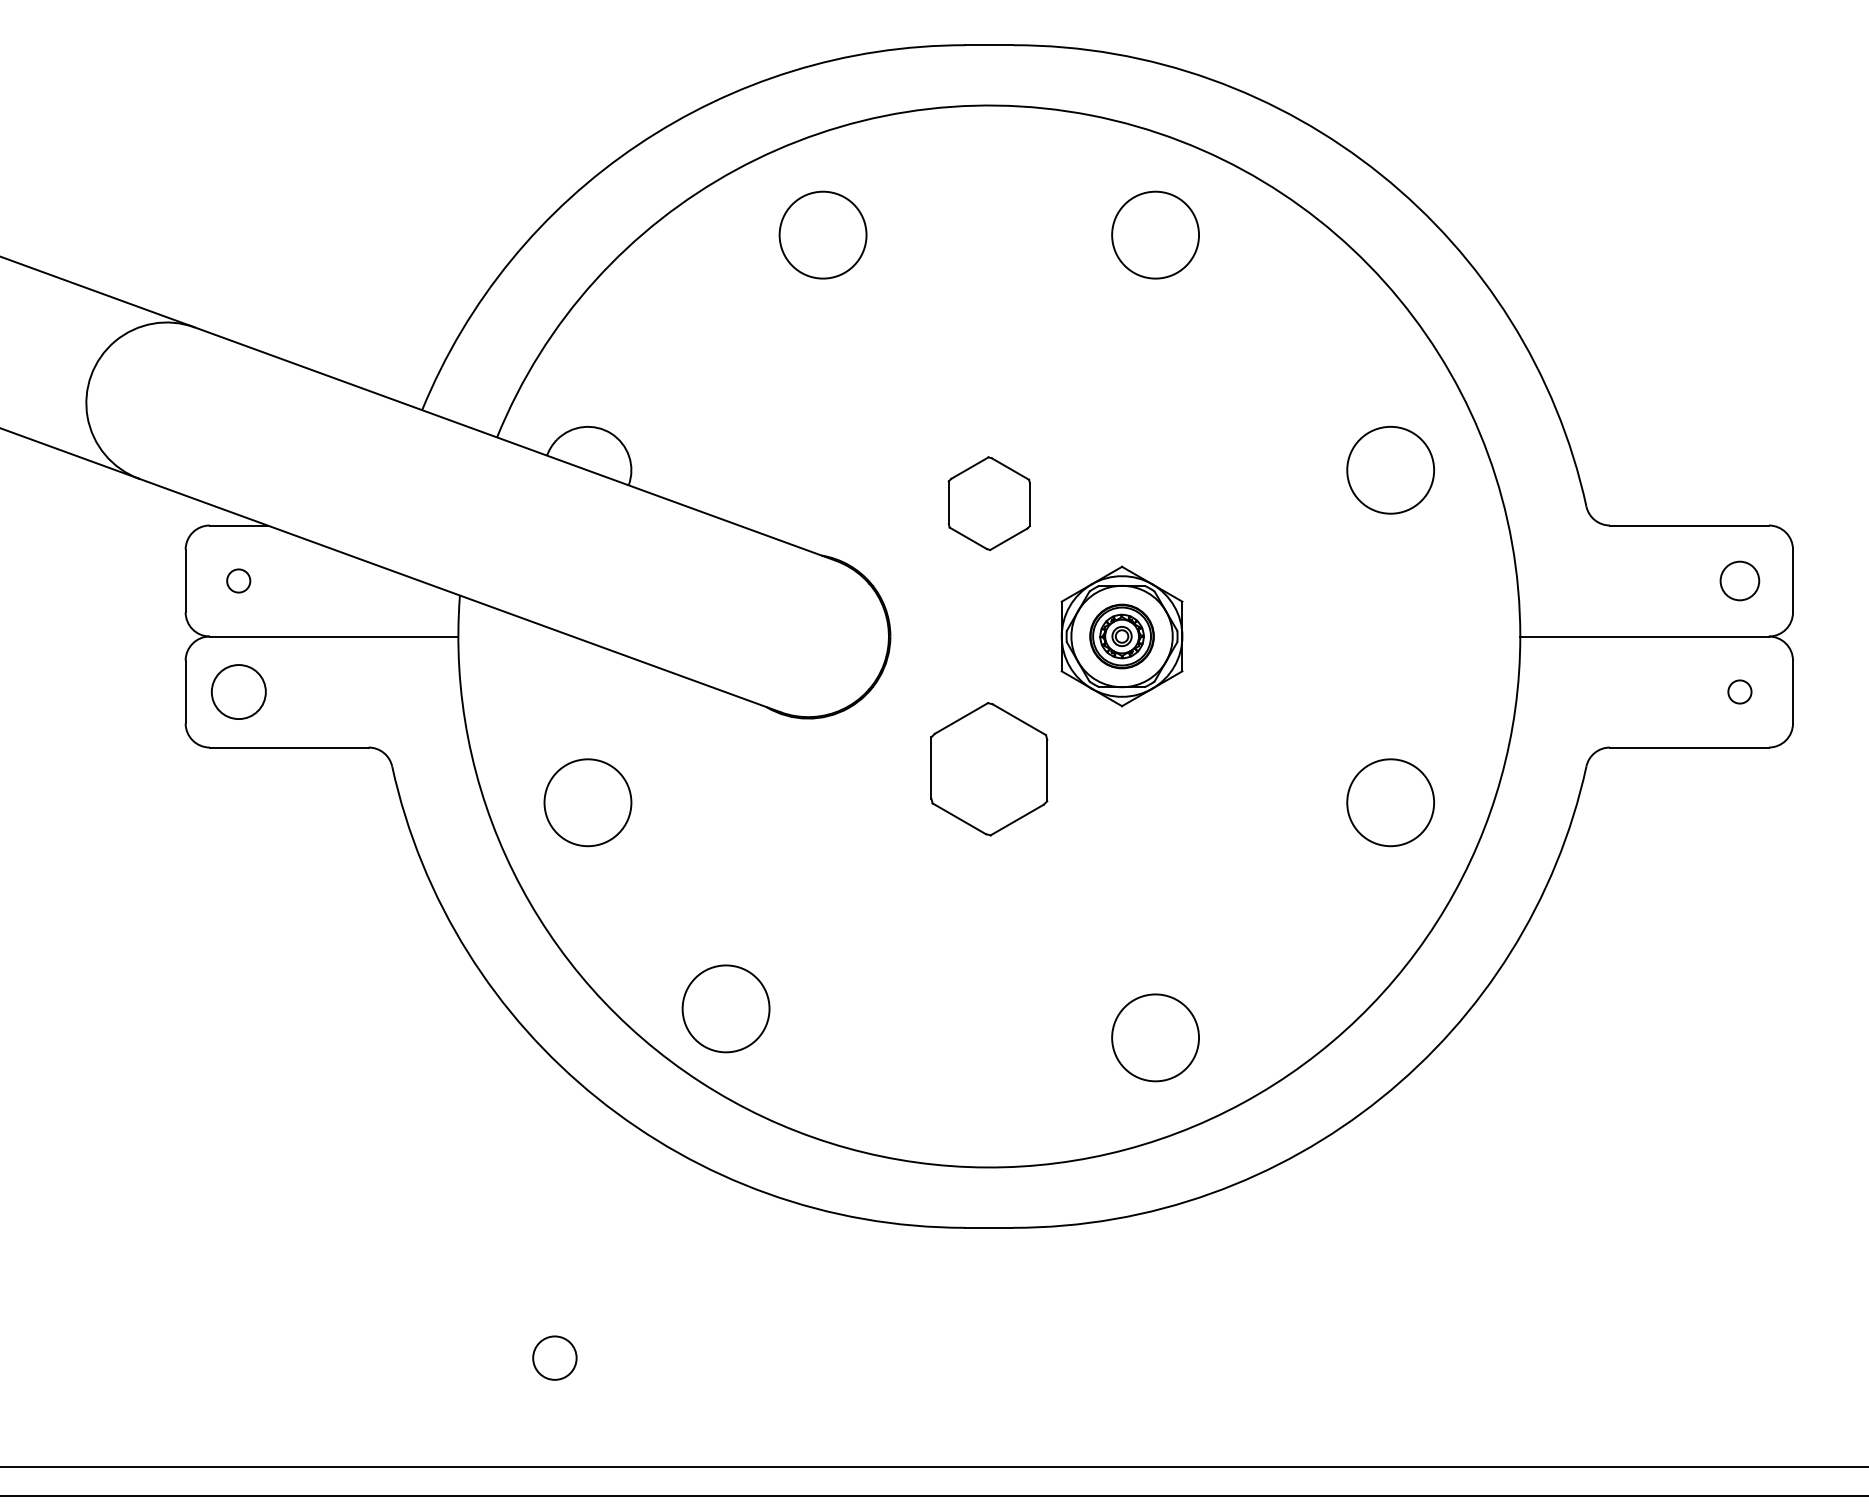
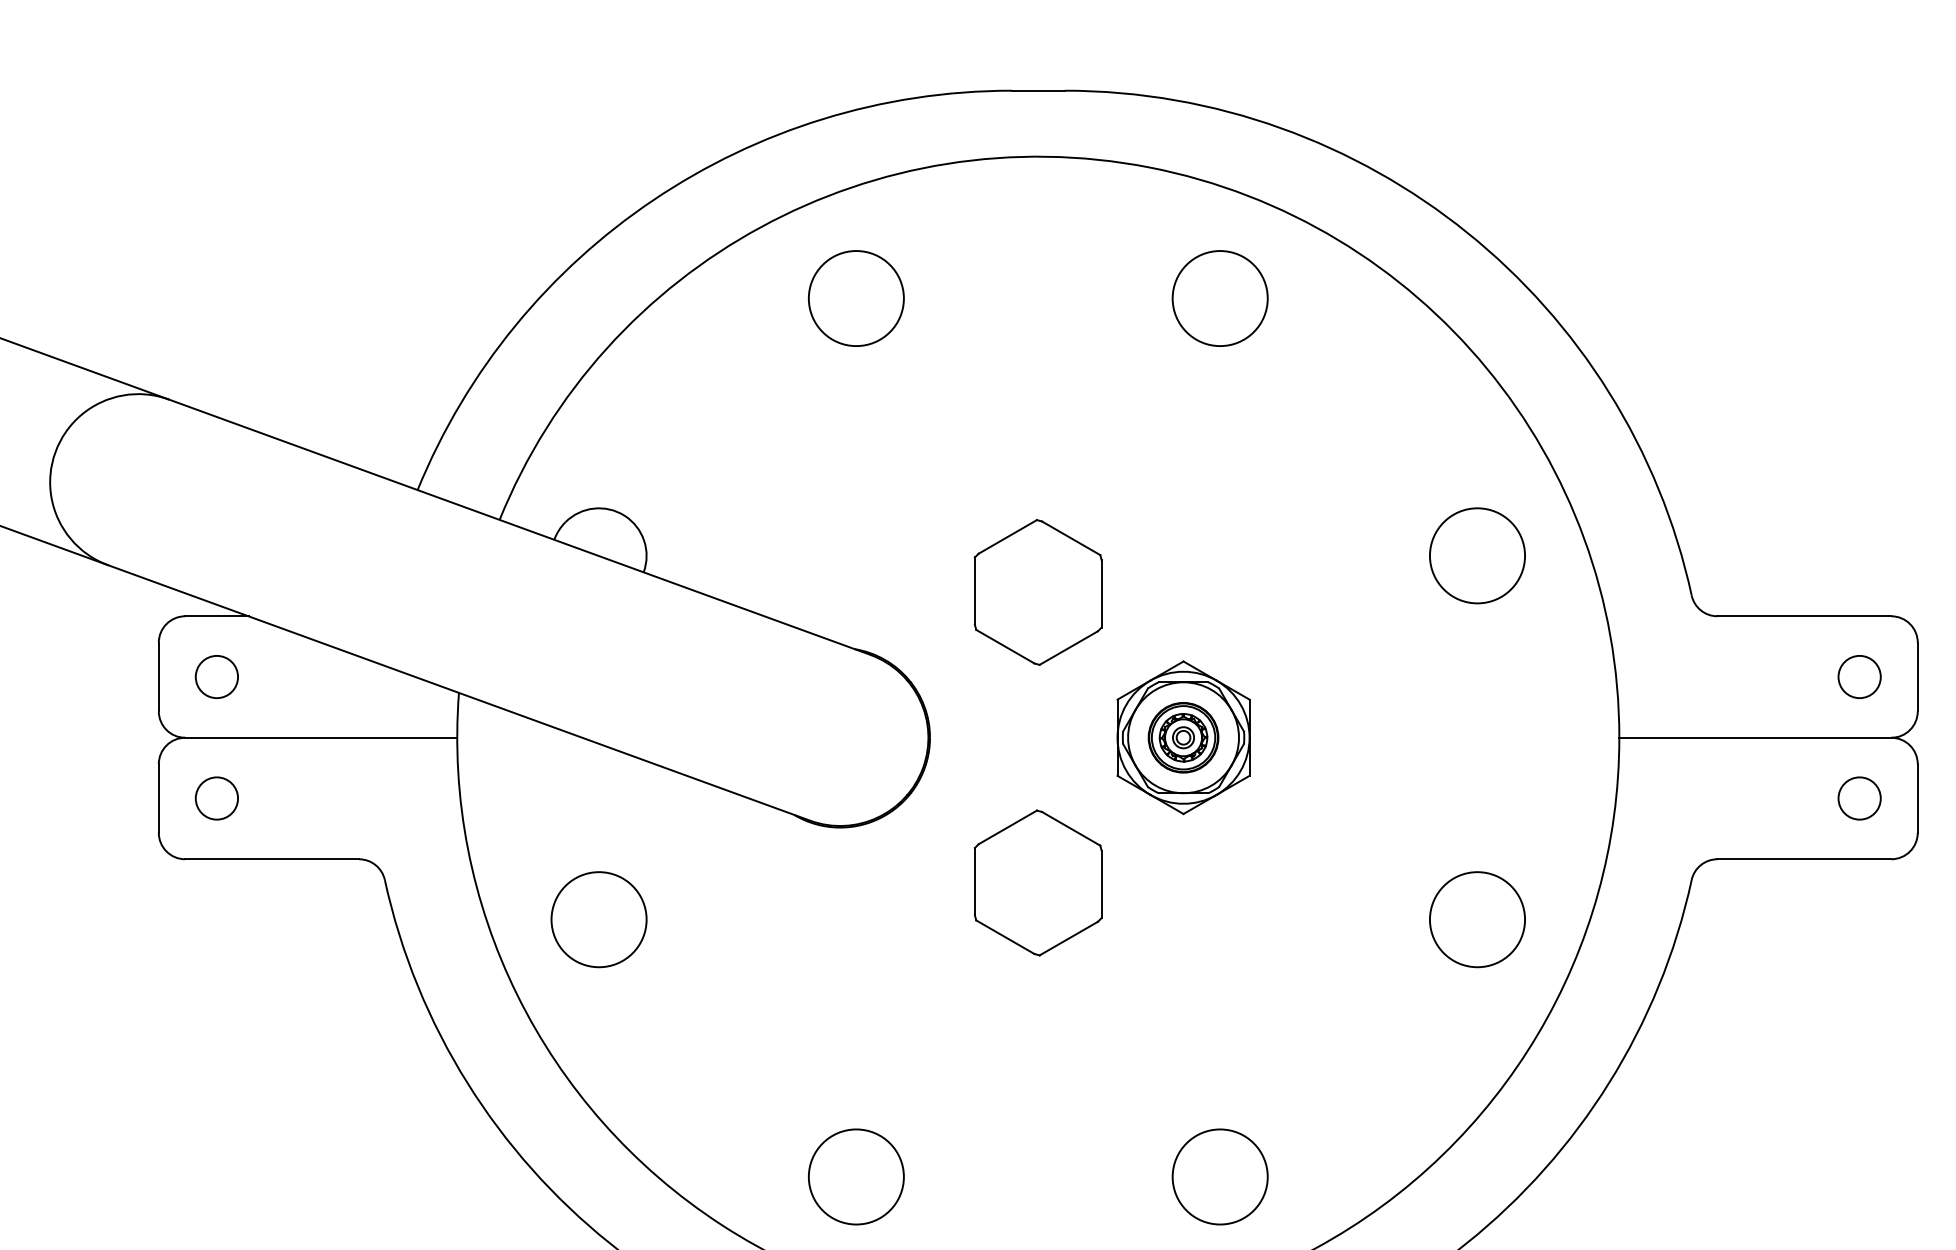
part: (989, 503) -> (1038, 592), size x1.43
circle: (238, 580) -> (216, 676), size x1.67
circle: (238, 691) -> (216, 797), size x0.71
circle: (1739, 691) -> (1859, 797), size x1.67
circle: (725, 1008) -> (855, 1176), moved

